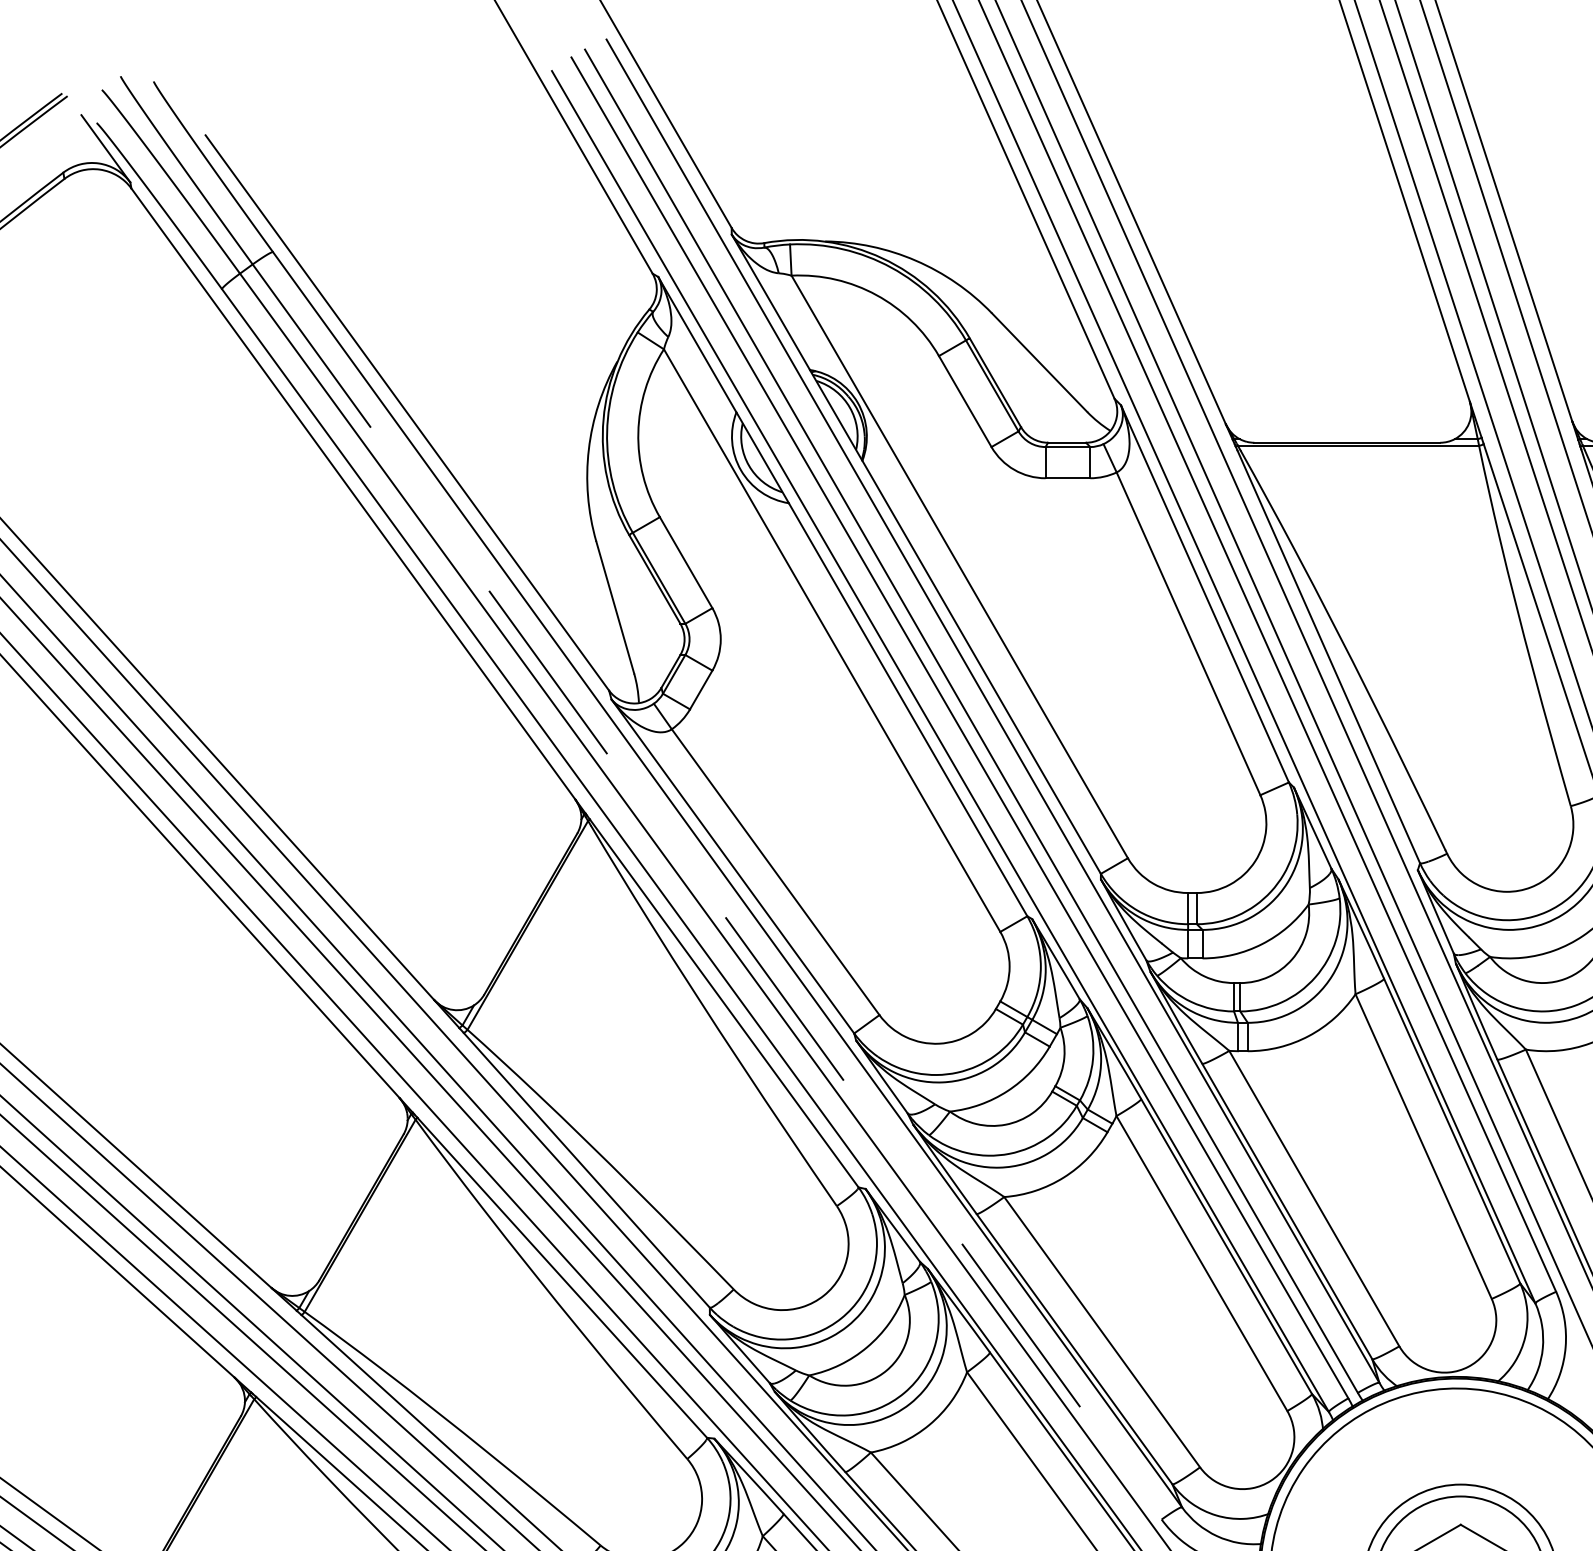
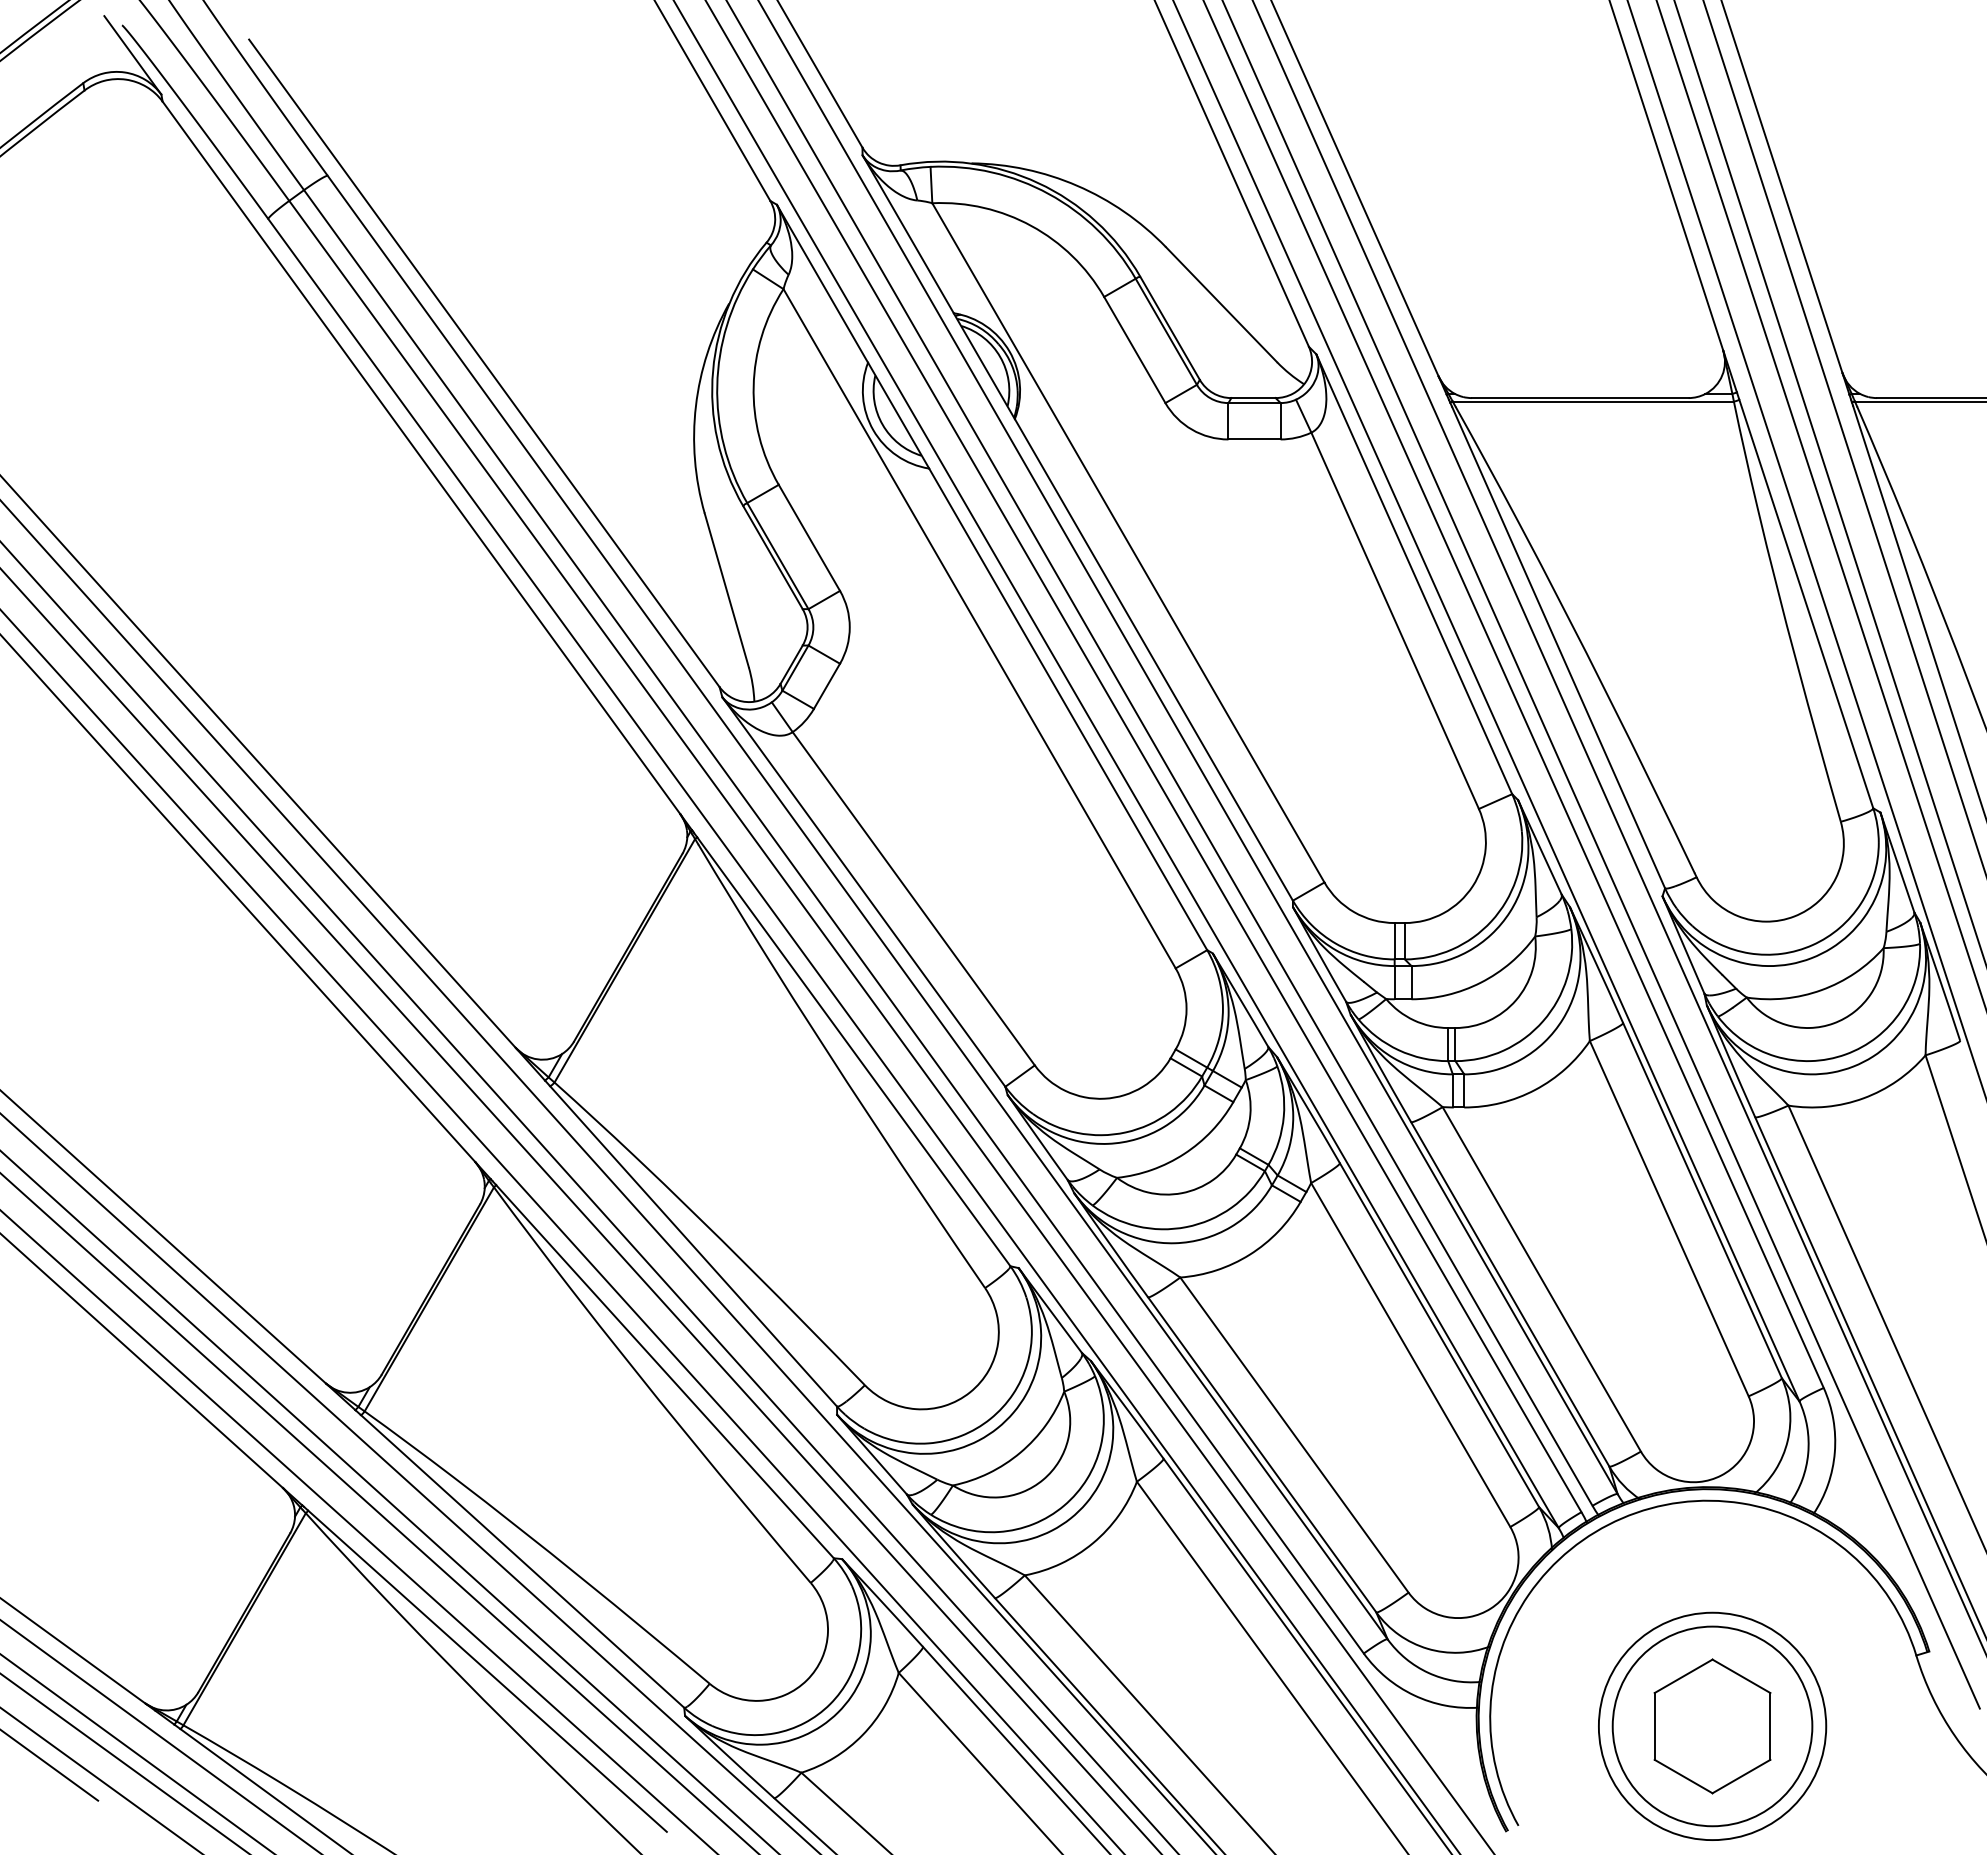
line: (707, 892) -> (834, 922), dashed -> solid

